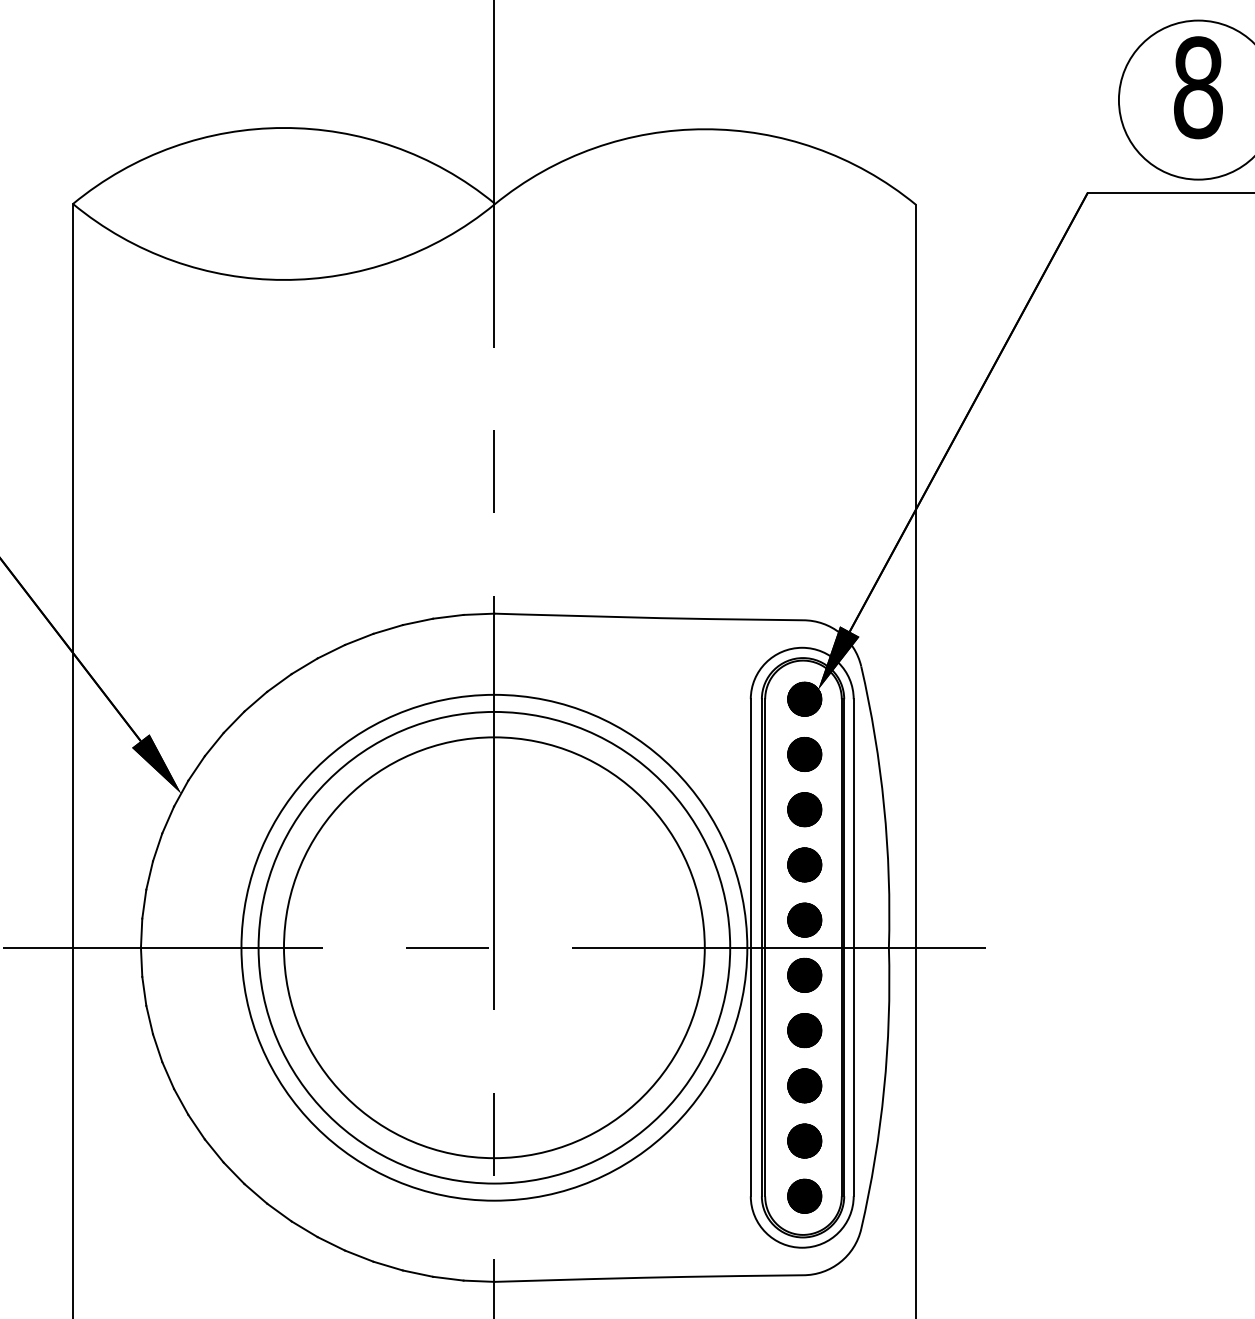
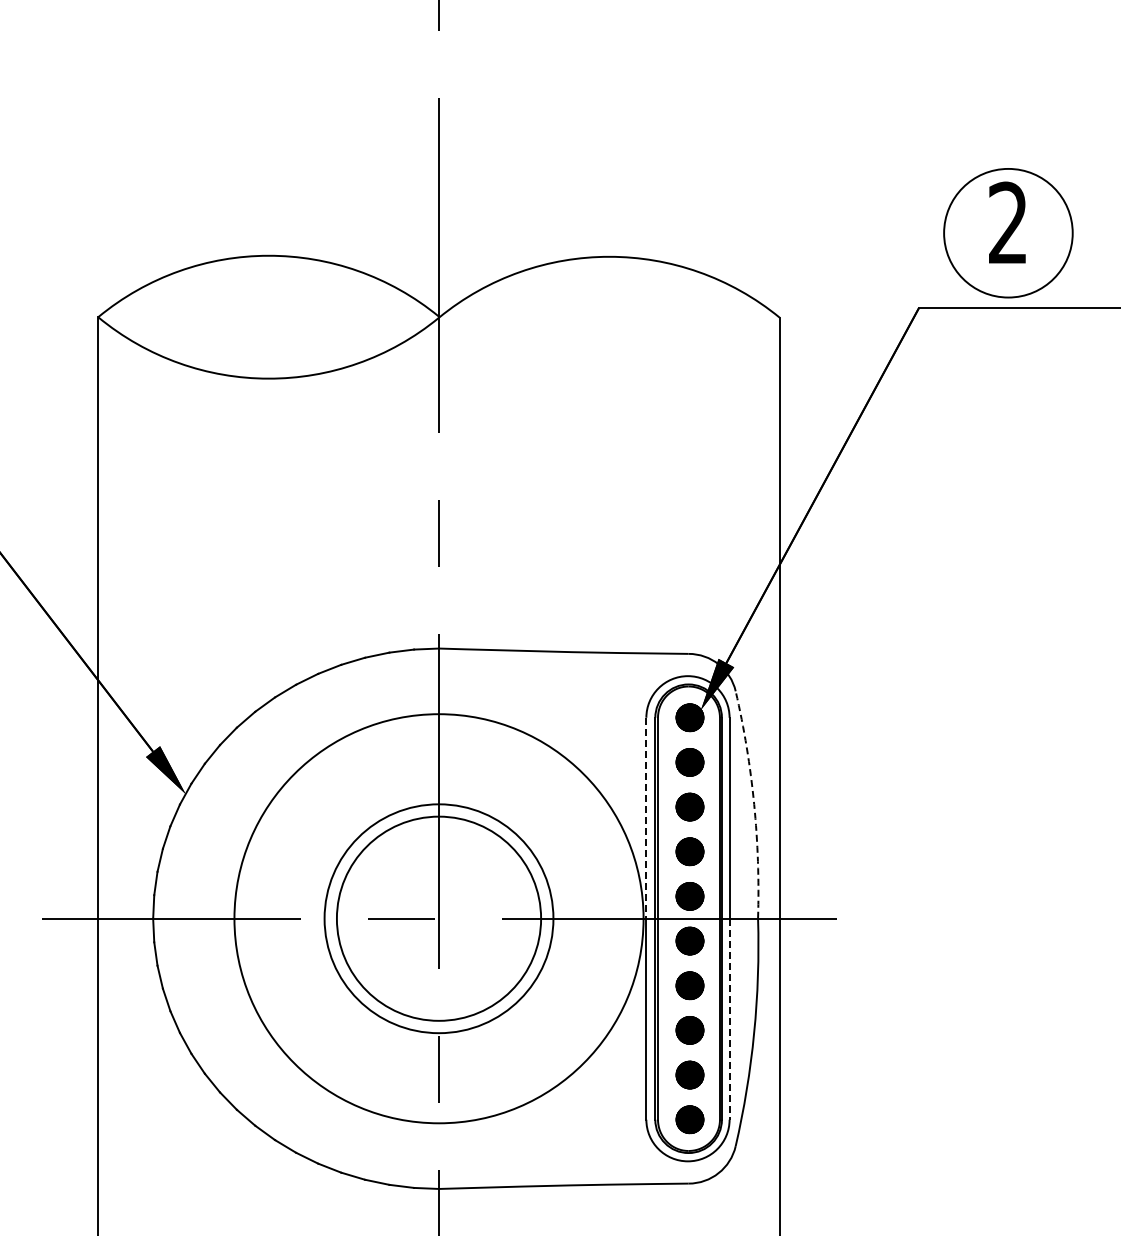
text: (1198, 86) -> (1008, 222), 8 -> 2
arc: (884, 806) -> (754, 804), solid -> dashed
line: (750, 823) -> (646, 818), solid -> dashed
circle: (493, 947) -> (438, 918), size x0.6
circle: (493, 947) -> (438, 918), size x0.6
line: (853, 1072) -> (729, 1019), solid -> dashed

